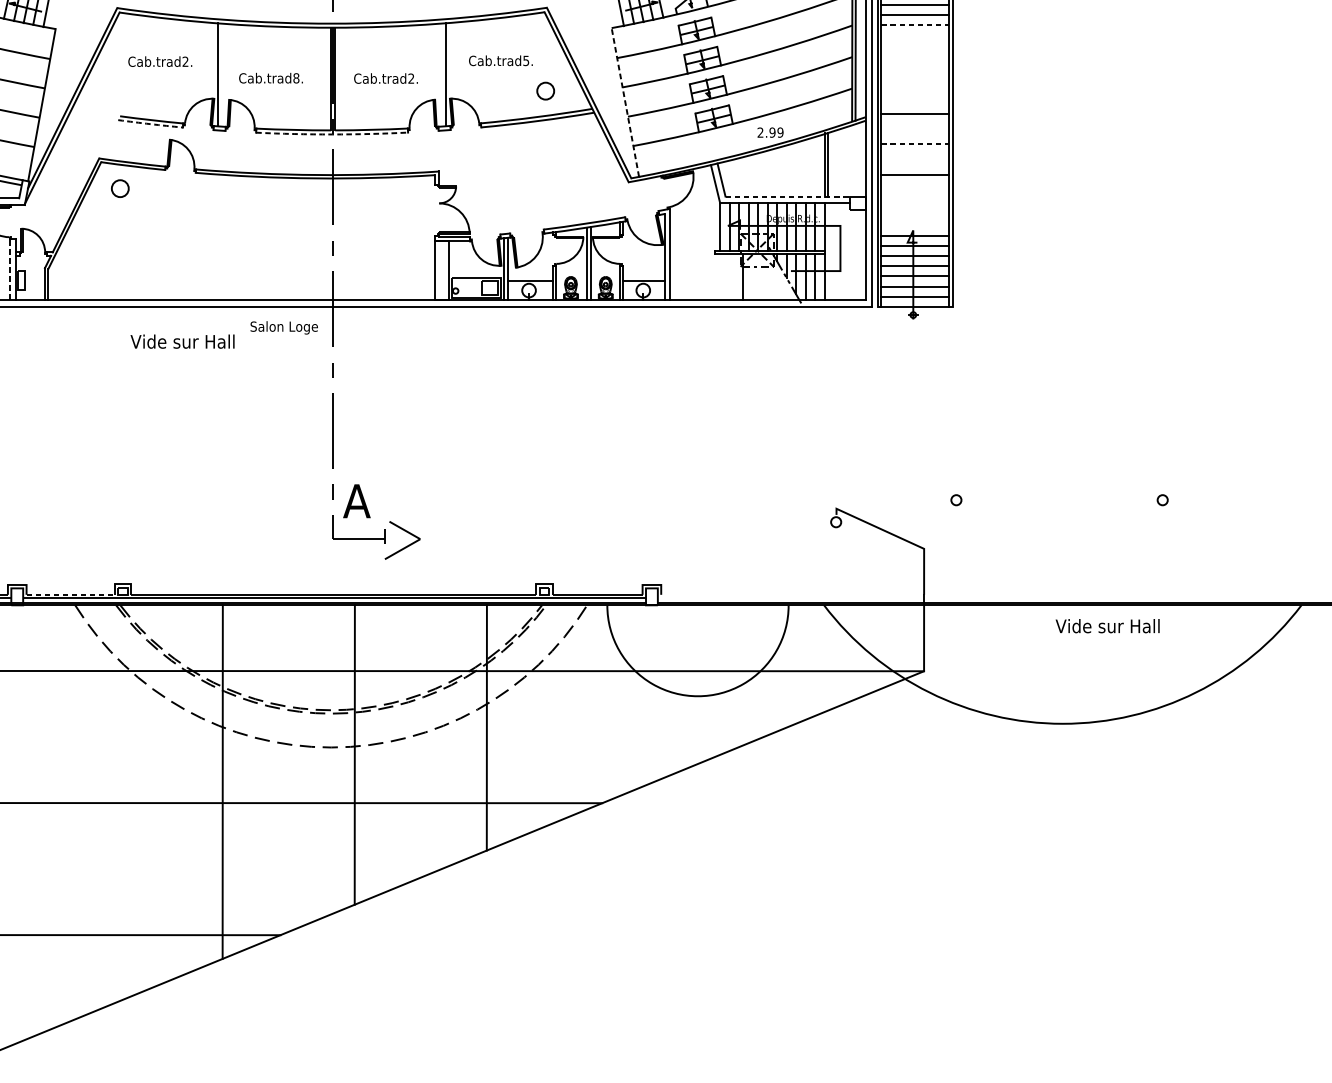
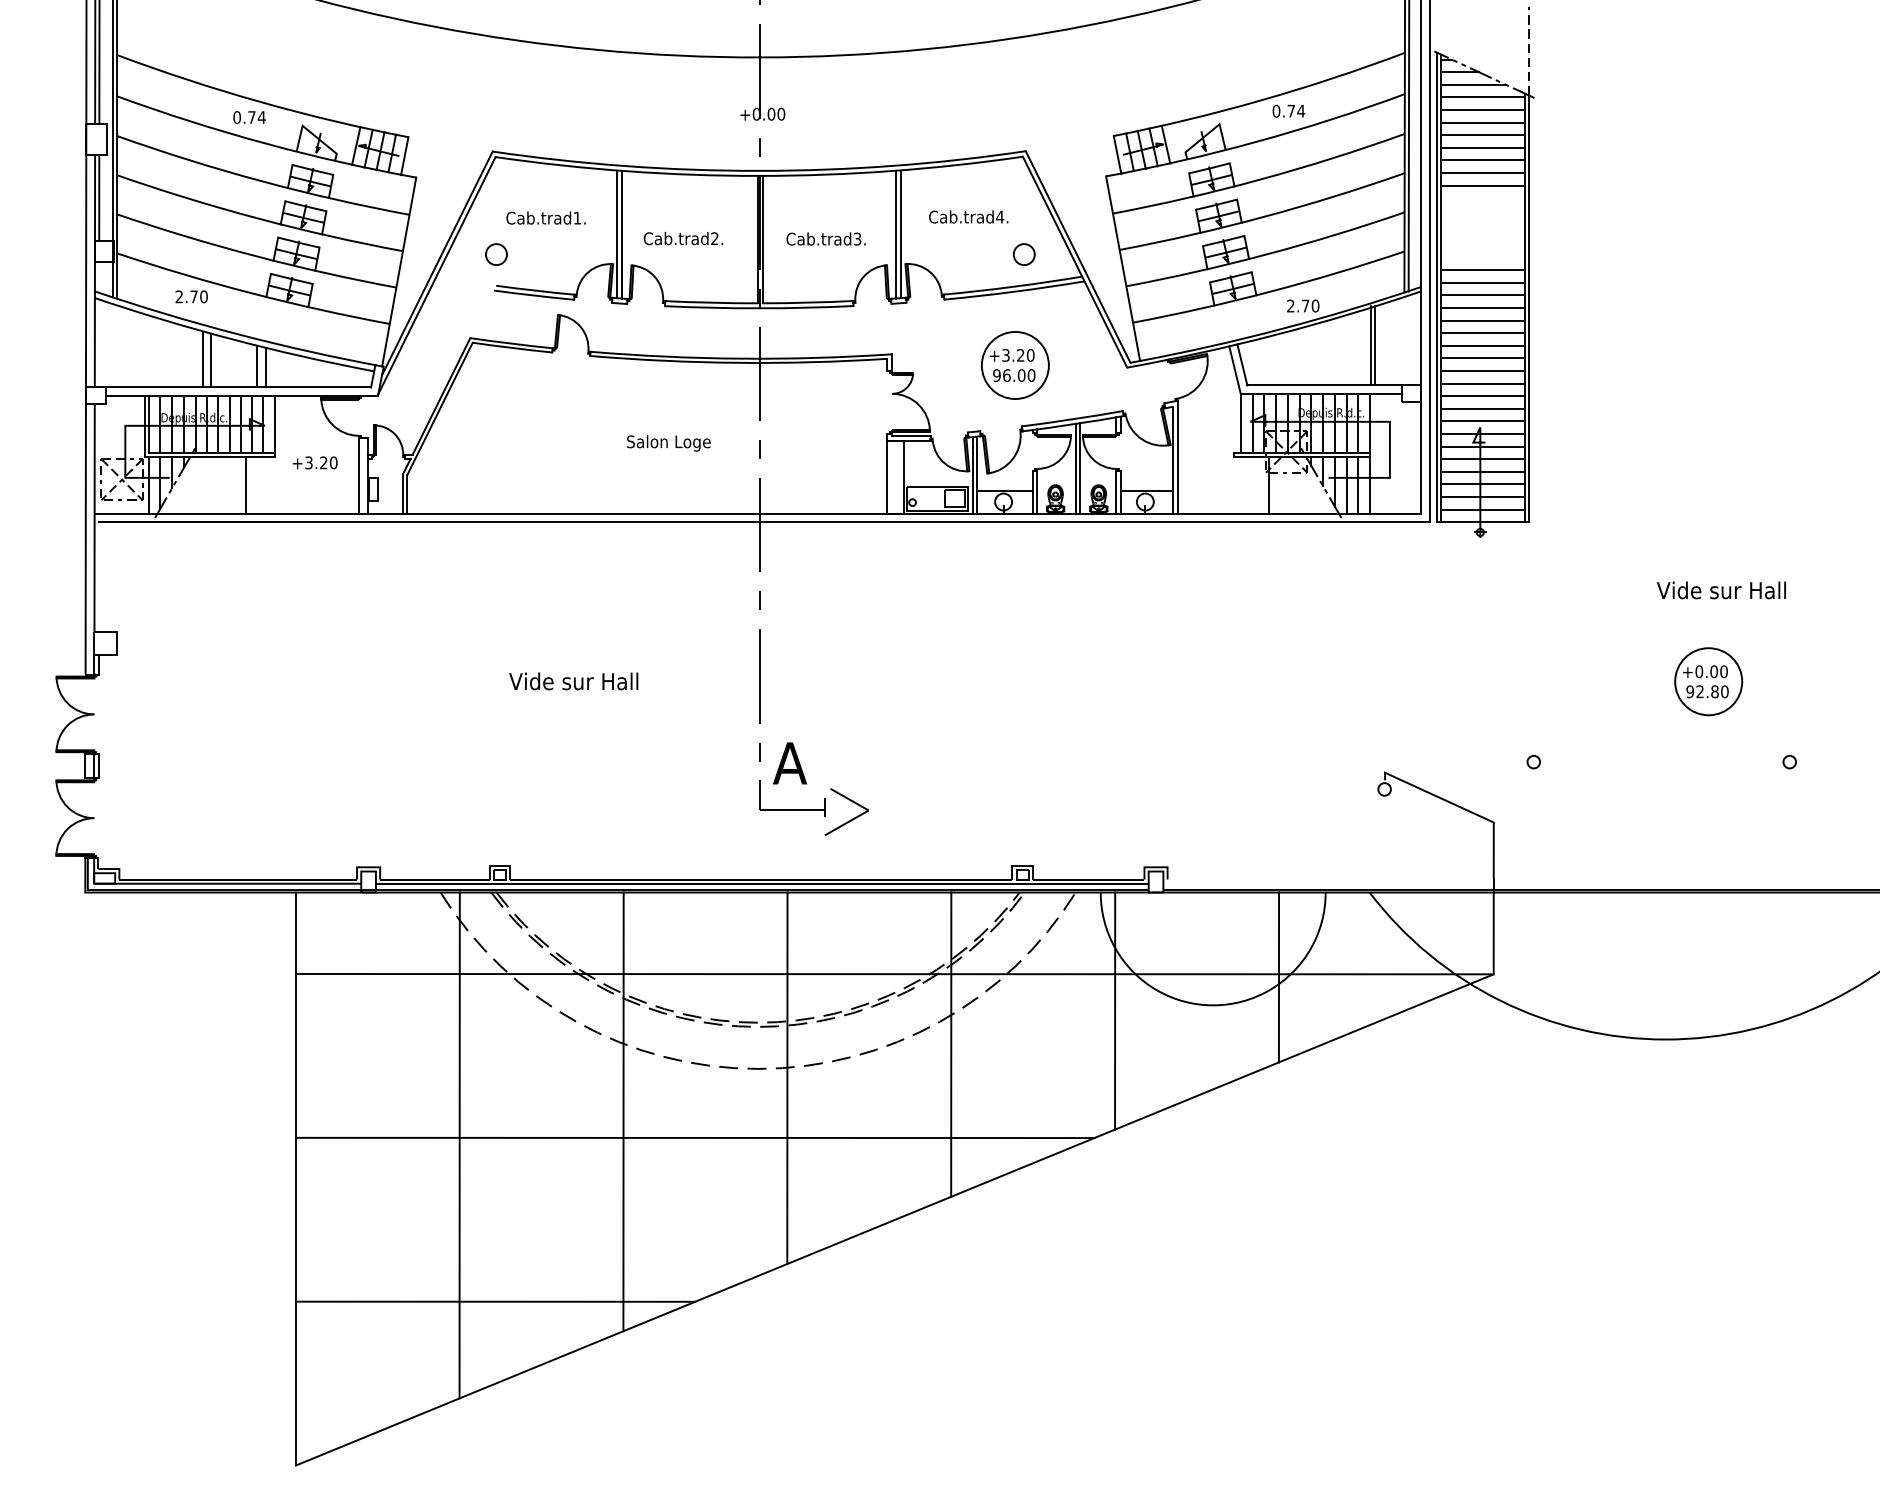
line: (915, 24) -> (1483, 172), dashed -> solid
line: (915, 35) -> (1482, 185), added
text: (526, 60) -> (1000, 216), Cab.trad5. -> Cab.trad4.
text: (184, 61) -> (576, 217), Cab.trad2. -> Cab.trad1.
line: (221, 74) -> (622, 234), added
line: (442, 74) -> (896, 234), added
text: (296, 78) -> (714, 238), Cab.trad8. -> Cab.trad2.
text: (411, 78) -> (857, 239), Cab.trad2. -> Cab.trad3.
line: (625, 102) -> (1123, 268), dashed -> solid
line: (915, 103) -> (1482, 270), added
arc: (150, 124) -> (533, 295), dashed -> solid
line: (915, 124) -> (1482, 295), added
text: (776, 132) -> (1310, 305), 2.99 -> 2.70
arc: (332, 134) -> (759, 308), dashed -> solid
line: (915, 134) -> (1482, 308), added
line: (915, 144) -> (1483, 320), dashed -> solid
line: (915, 154) -> (1482, 333), added
line: (915, 164) -> (1482, 345), added
part: (538, 180) -> (1015, 365), added
line: (915, 185) -> (1482, 371), added
circle: (120, 188) -> (496, 254), moved
line: (915, 195) -> (1482, 383), added
line: (788, 196) -> (1325, 385), dashed -> solid
line: (915, 205) -> (1482, 396), added
line: (915, 215) -> (1482, 408), added
line: (915, 225) -> (1482, 421), added
line: (9, 269) -> (359, 475), dashed -> solid
text: (283, 328) -> (668, 443), moved
text: (182, 341) -> (573, 681), moved
part: (1097, 435) -> (1708, 681), added
line: (70, 594) -> (434, 879), dashed -> solid
text: (1107, 626) -> (1721, 590), moved
line: (750, 673) -> (1278, 977), added
line: (619, 700) -> (1115, 1010), added
line: (90, 809) -> (459, 1145), added

